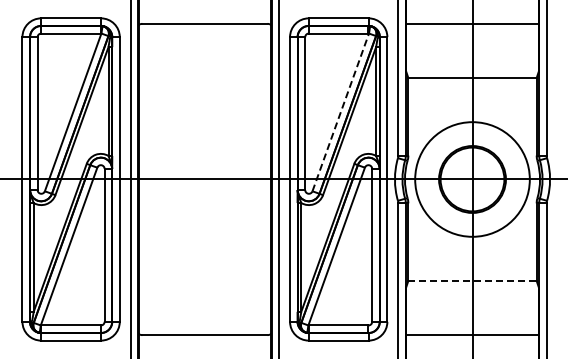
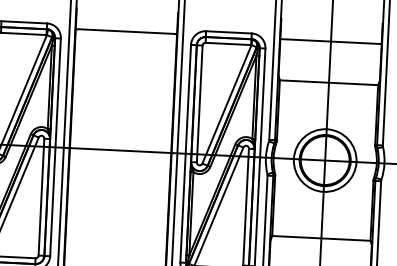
line: (340, 112) -> (226, 104), dashed -> solid
circle: (472, 179) -> (325, 160), size x0.71
line: (473, 281) -> (322, 238), dashed -> solid

